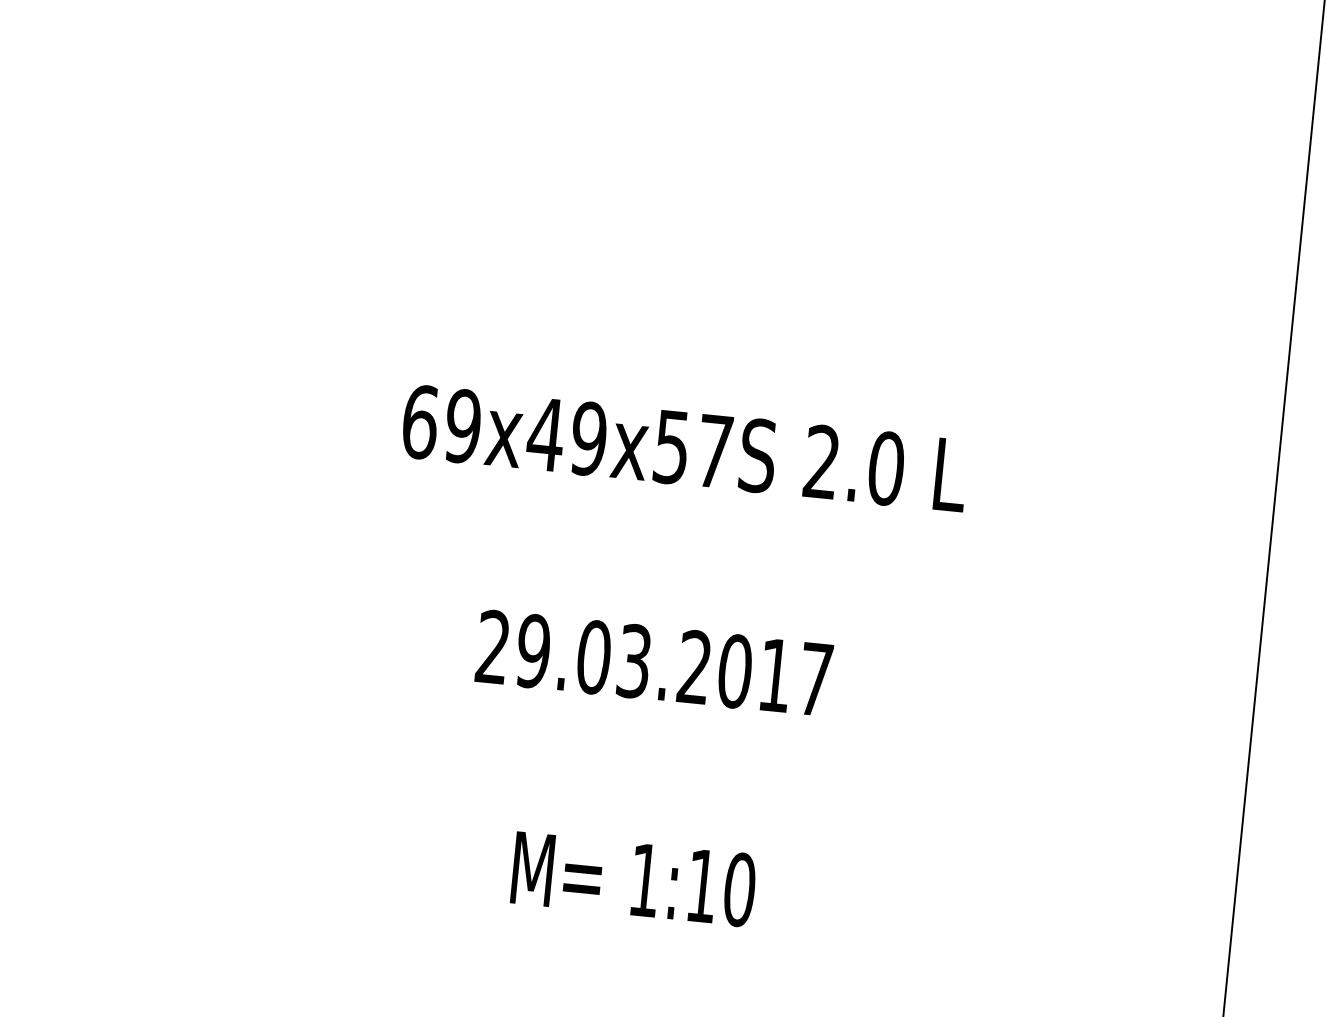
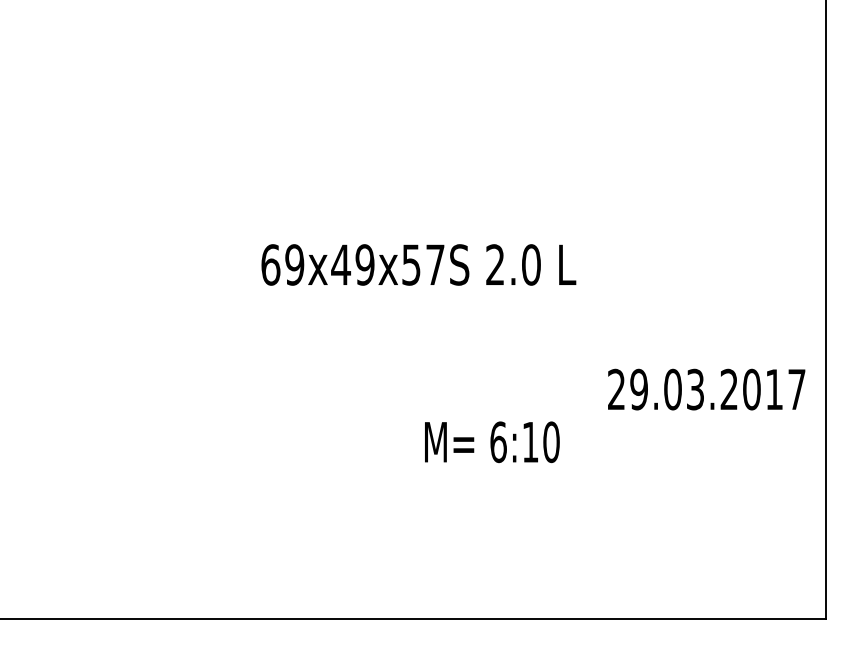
text: (684, 447) -> (418, 264), moved
text: (653, 663) -> (706, 389), moved
text: (644, 880) -> (498, 442), 1:10 -> 6:10

